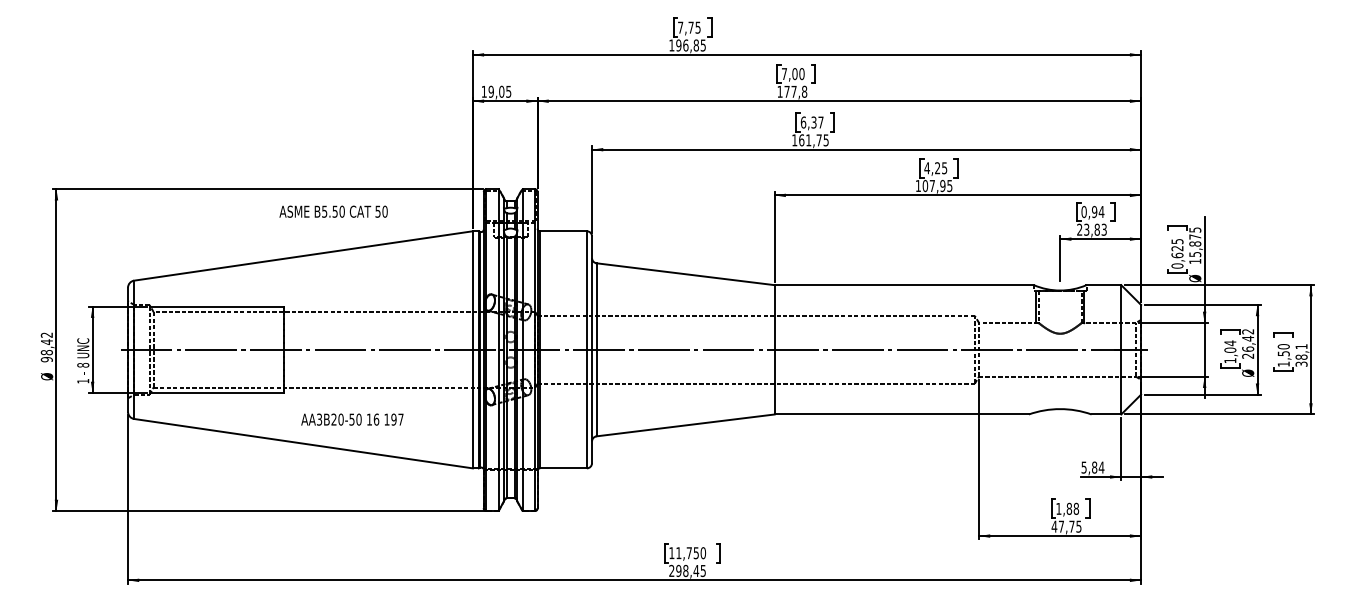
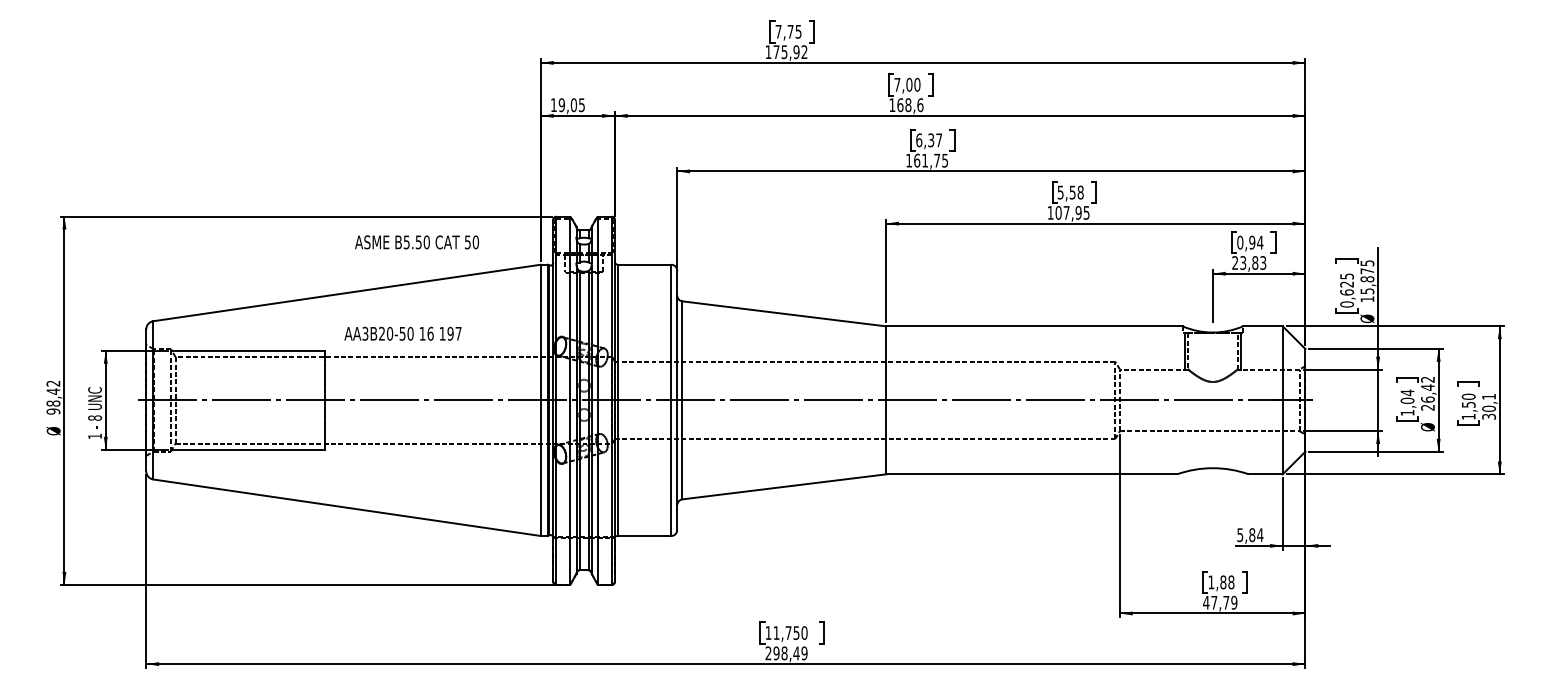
text: (690, 45) -> (789, 52), 196,85 -> 175,92
text: (795, 91) -> (910, 104), 177,8 -> 168,6
text: (935, 168) -> (1070, 192), 4,25 -> 5,58
text: (333, 211) -> (416, 242), moved
text: (1301, 356) -> (1488, 408), 38,1 -> 30,1
text: (352, 419) -> (403, 333), moved
text: (1078, 526) -> (1233, 602), 47,75 -> 47,79
text: (702, 570) -> (803, 652), 298,45 -> 298,49

